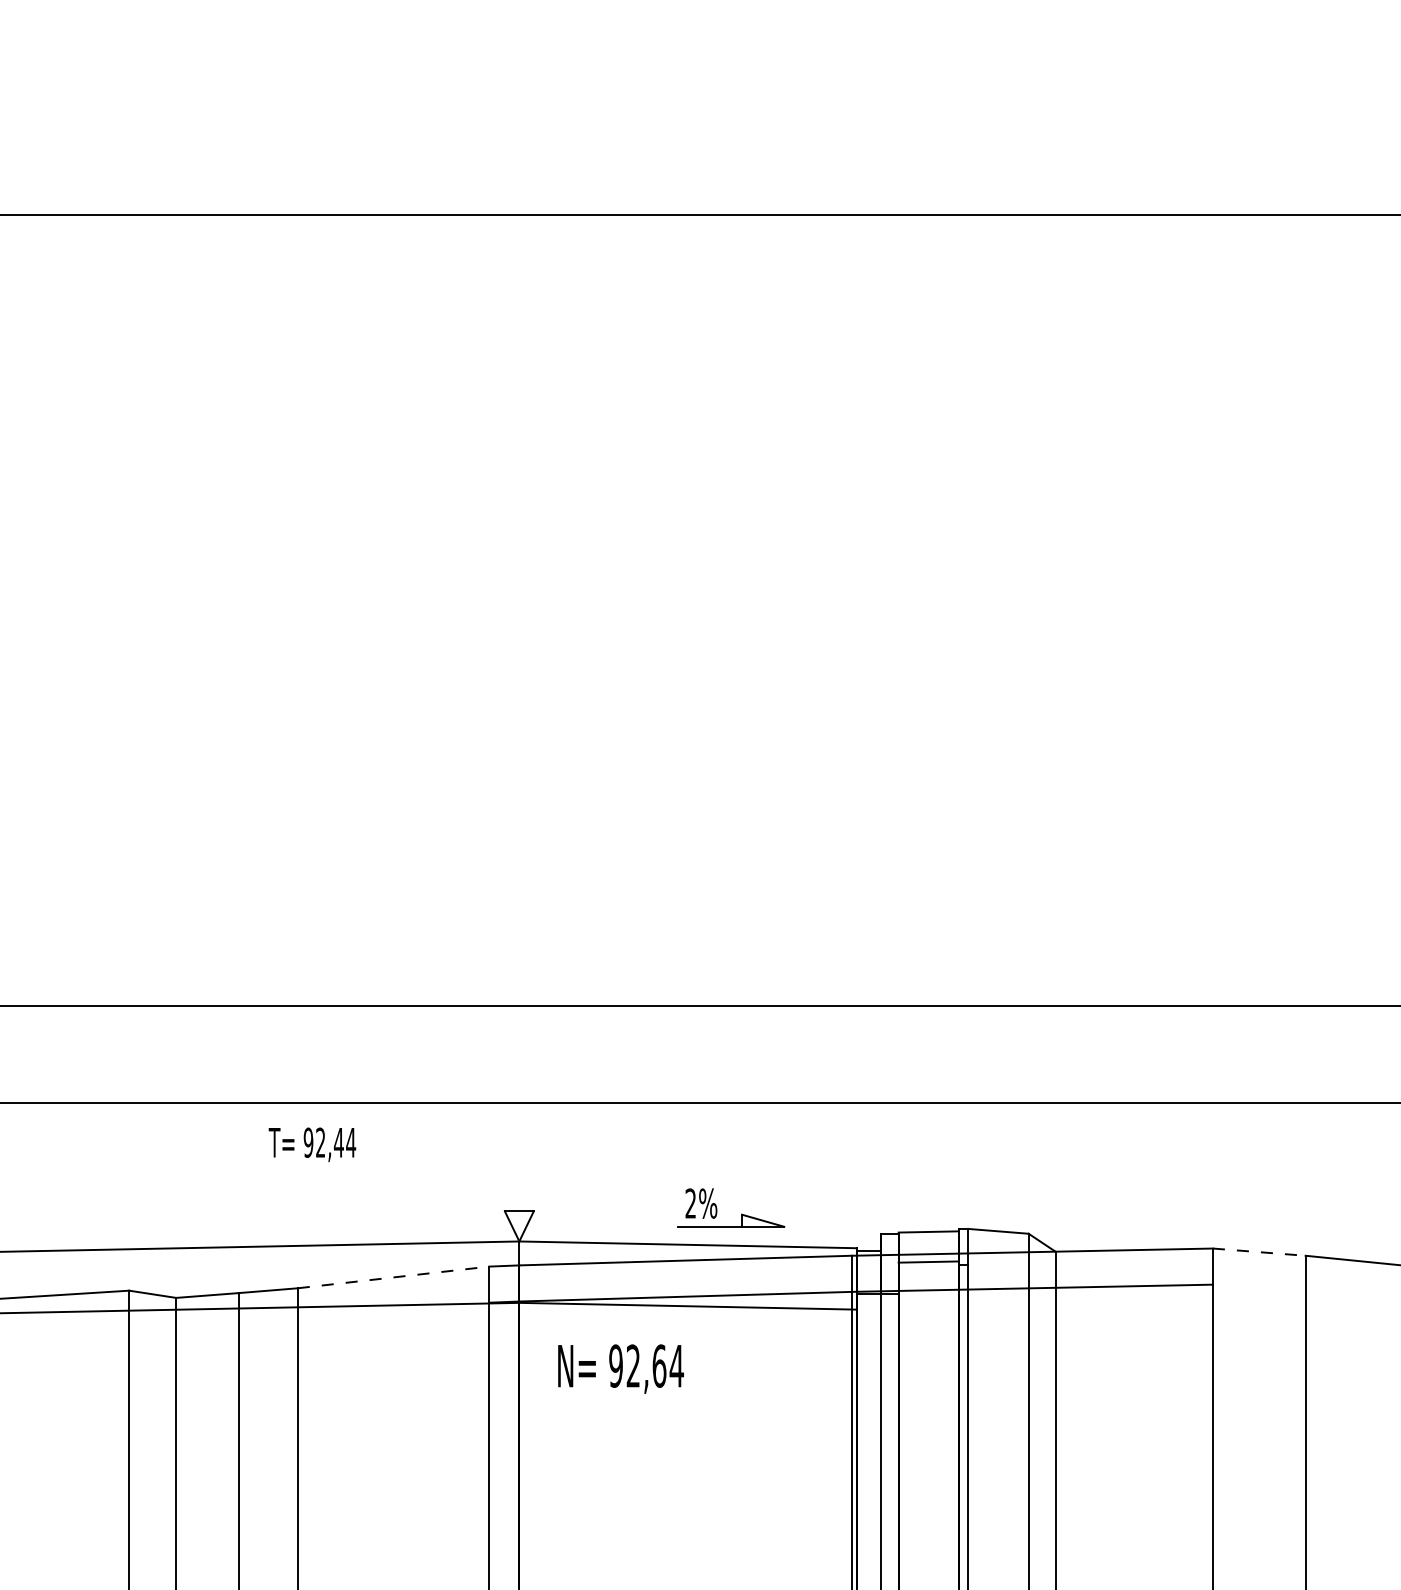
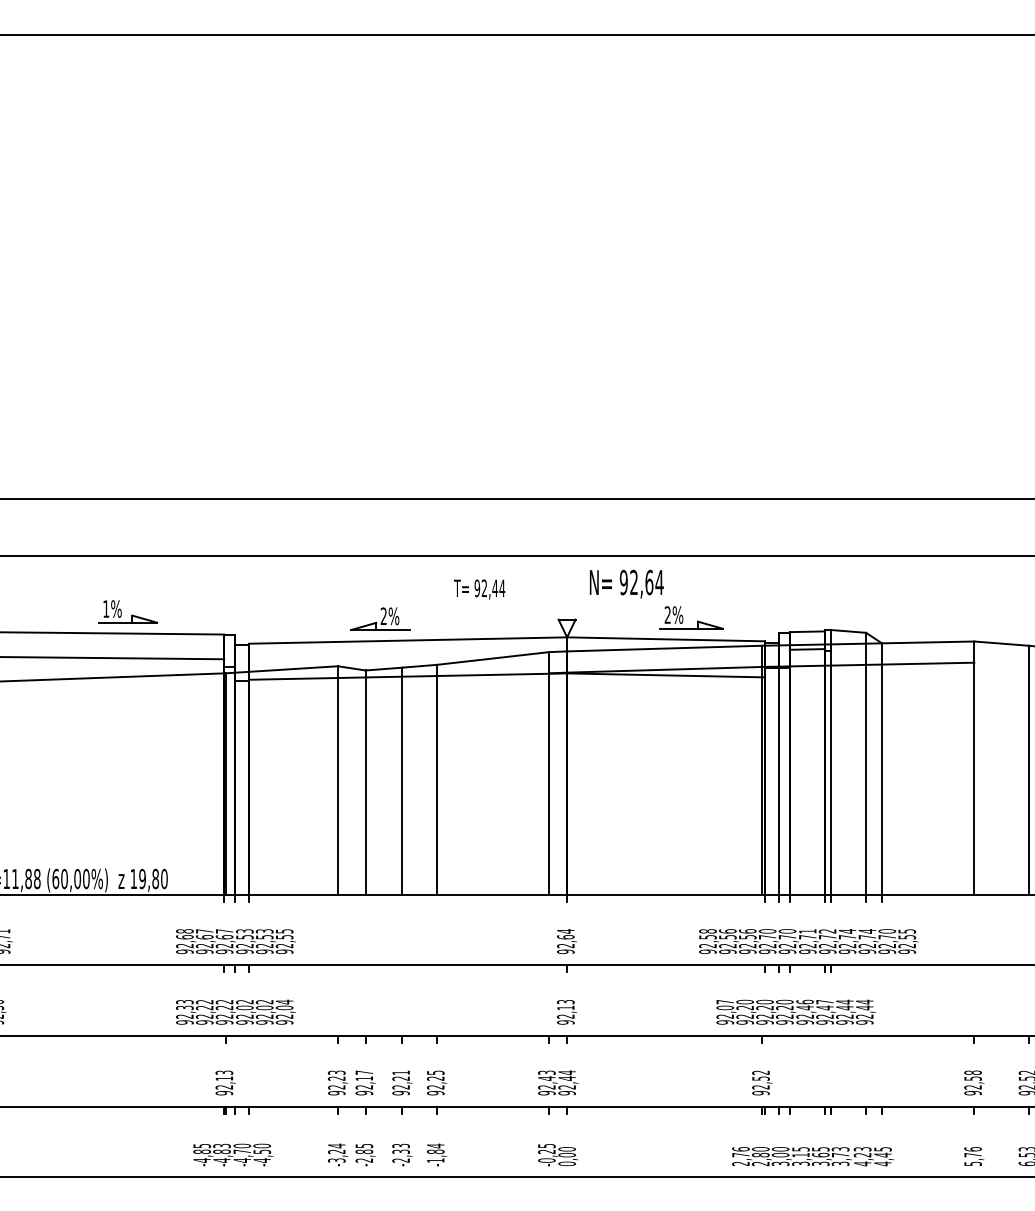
text: (312, 1144) -> (479, 589), moved
part: (201, 1209) -> (380, 618), added
line: (1260, 1251) -> (1002, 643), dashed -> solid
line: (393, 1277) -> (493, 658), dashed -> solid
text: (620, 1367) -> (626, 583), moved

